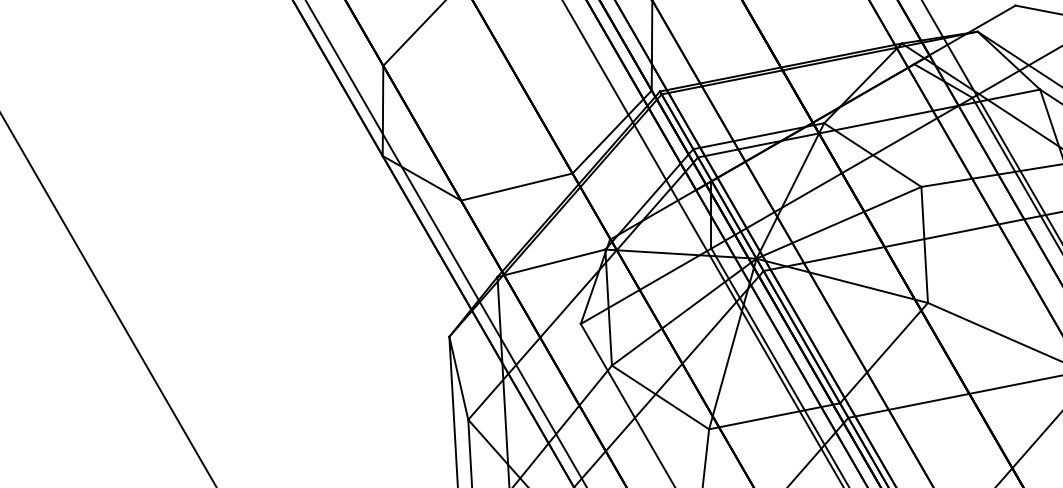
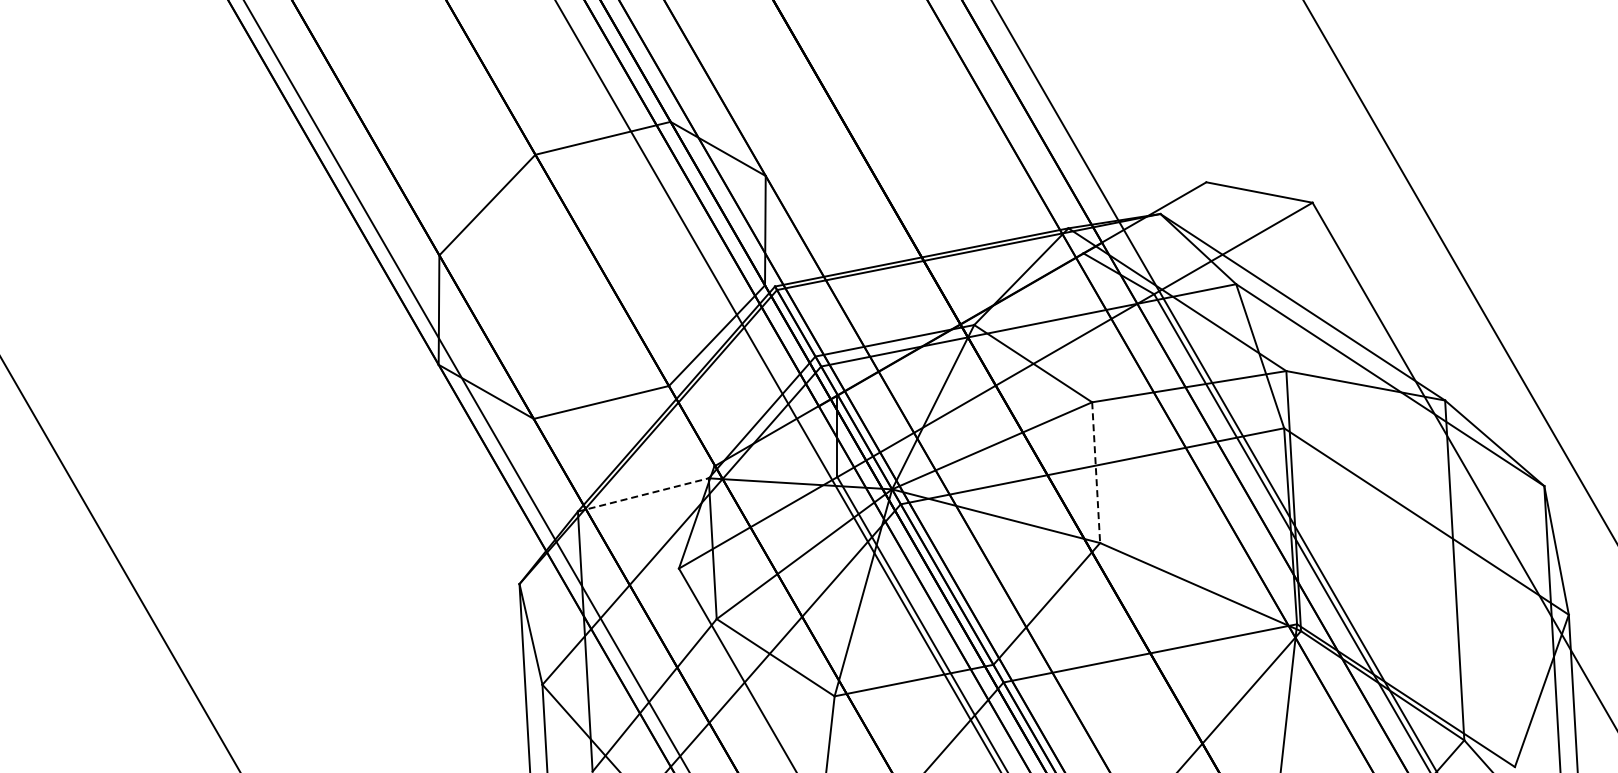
line: (924, 245) -> (1096, 473), solid -> dashed
line: (551, 262) -> (643, 494), solid -> dashed

